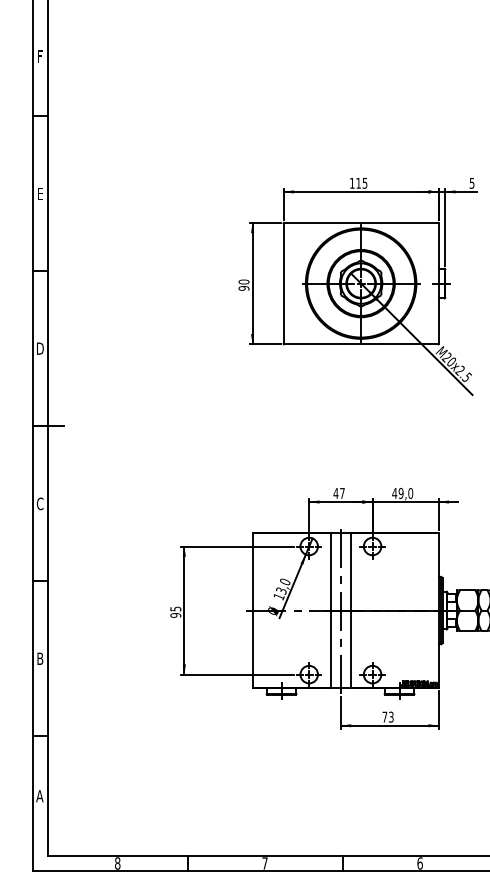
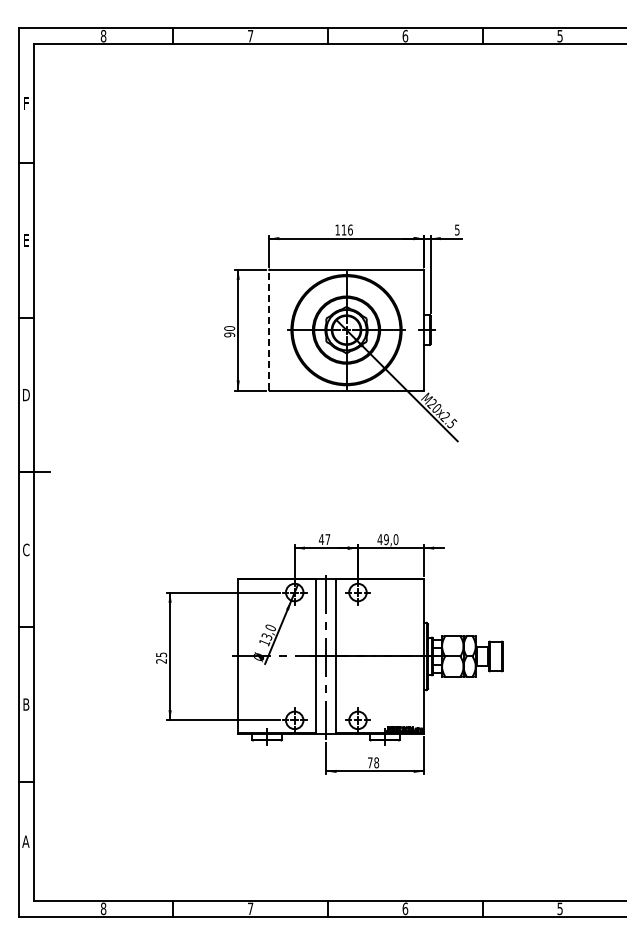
text: (365, 182) -> (350, 229), 115 -> 116
line: (283, 282) -> (269, 329), solid -> dashed
text: (175, 614) -> (161, 660), 95 -> 25
text: (391, 716) -> (376, 762), 73 -> 78

